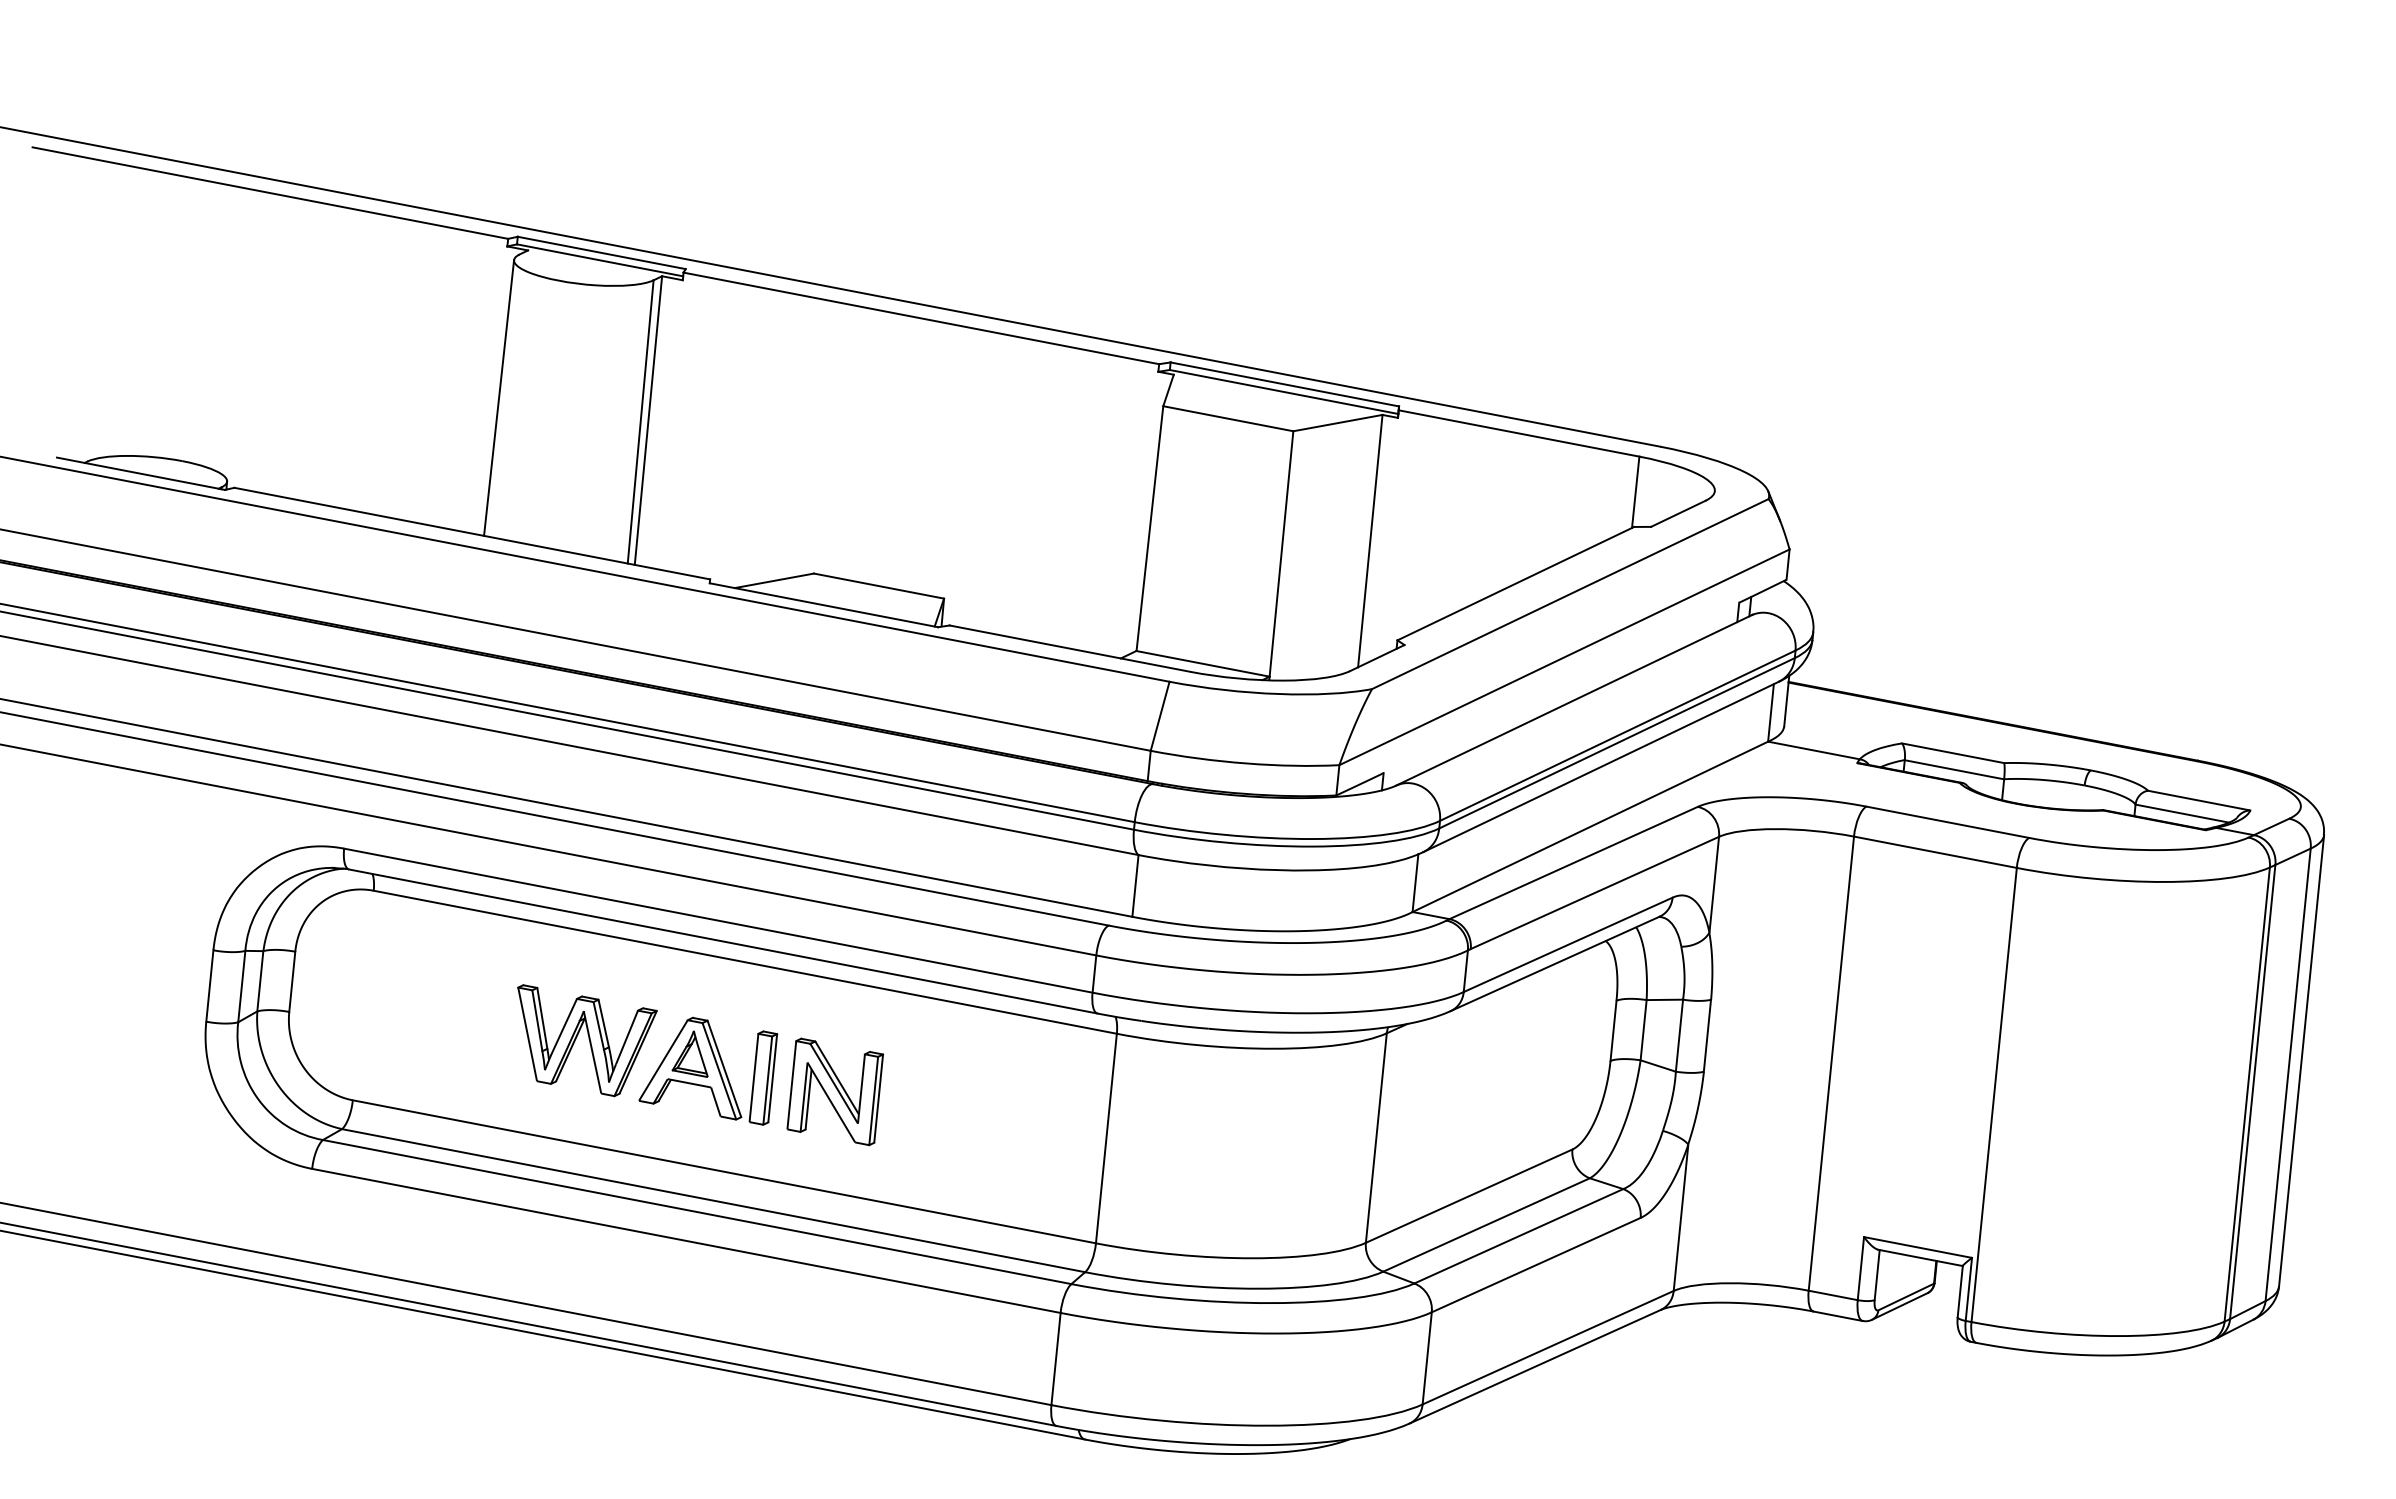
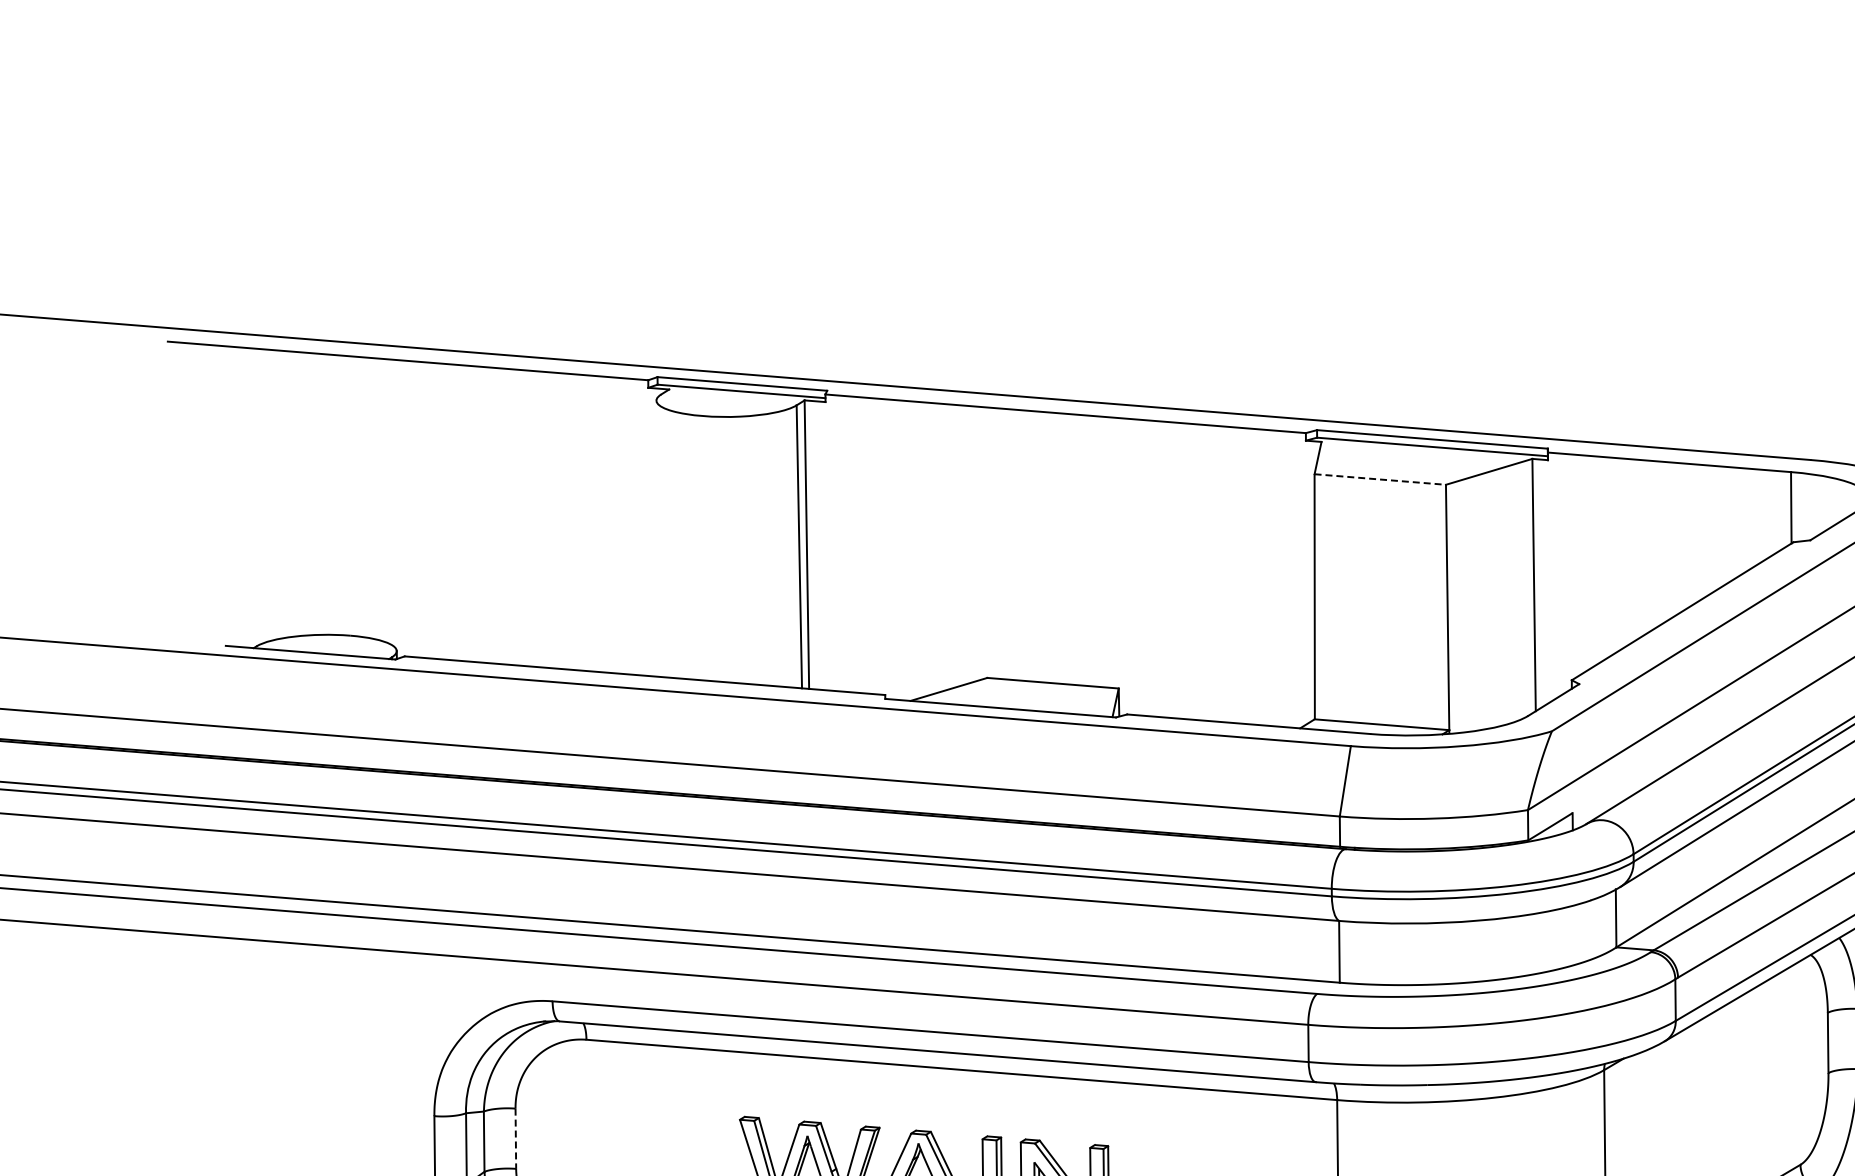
line: (499, 397) -> (657, 538), removed
line: (1228, 418) -> (1380, 479), solid -> dashed
line: (292, 982) -> (516, 1139), solid -> dashed

